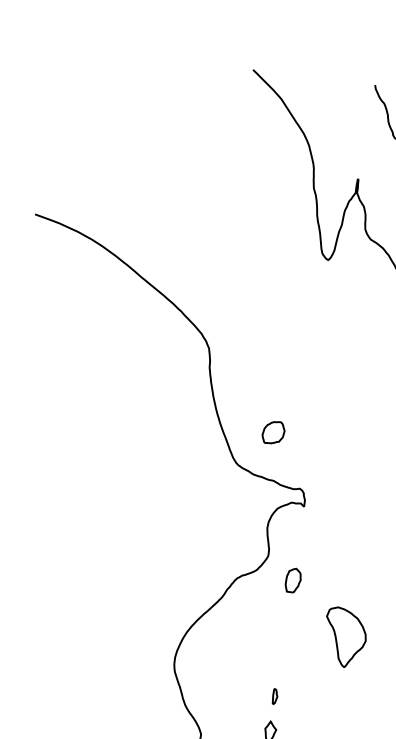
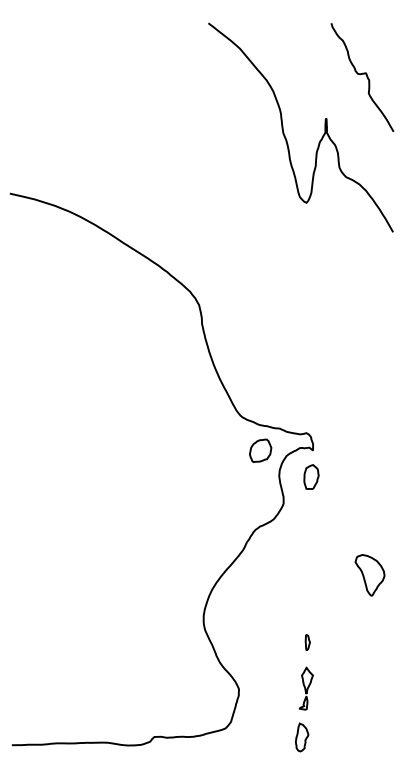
part: (273, 432) -> (260, 450), moved
part: (293, 579) -> (311, 476), moved
part: (344, 637) -> (369, 575), size x0.7

